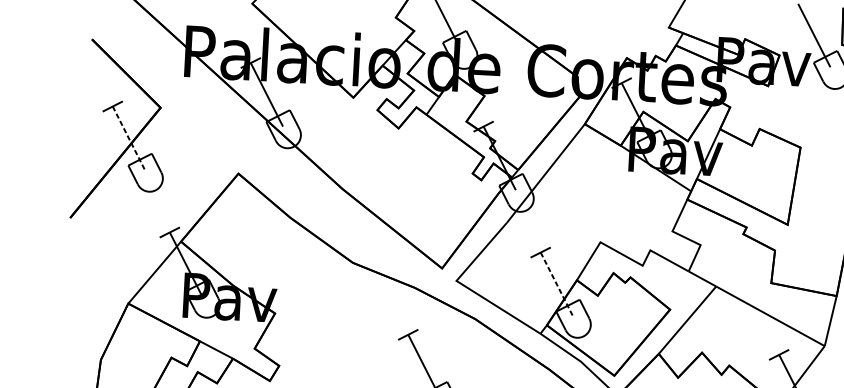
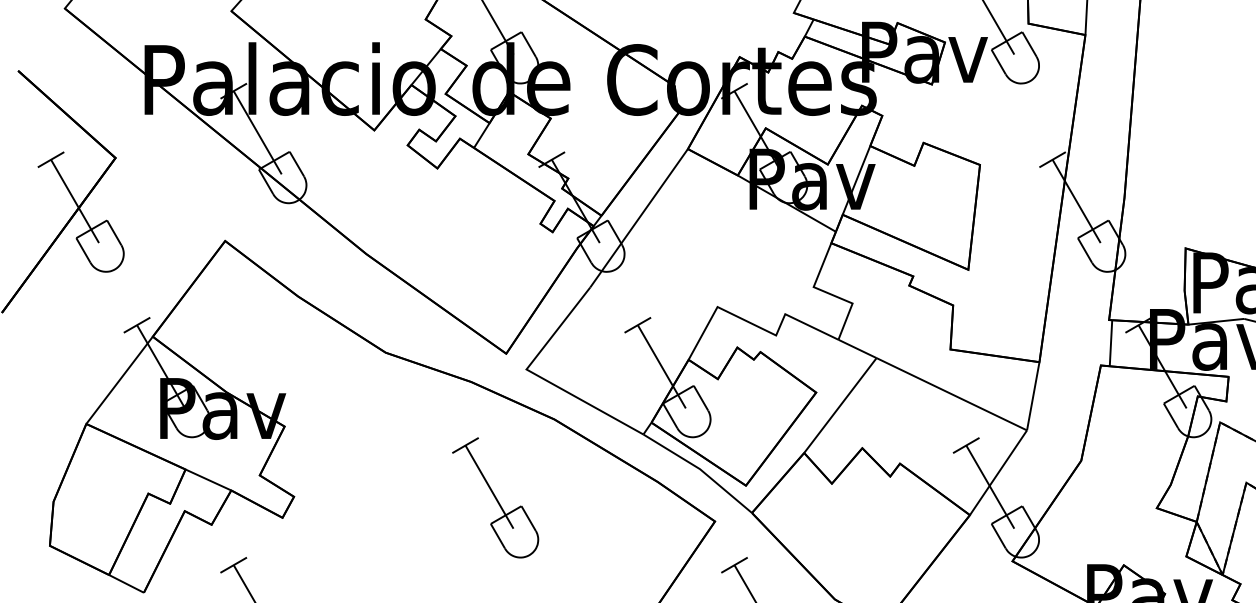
line: (129, 138) -> (75, 201), dashed -> solid
line: (557, 284) -> (662, 367), dashed -> solid

